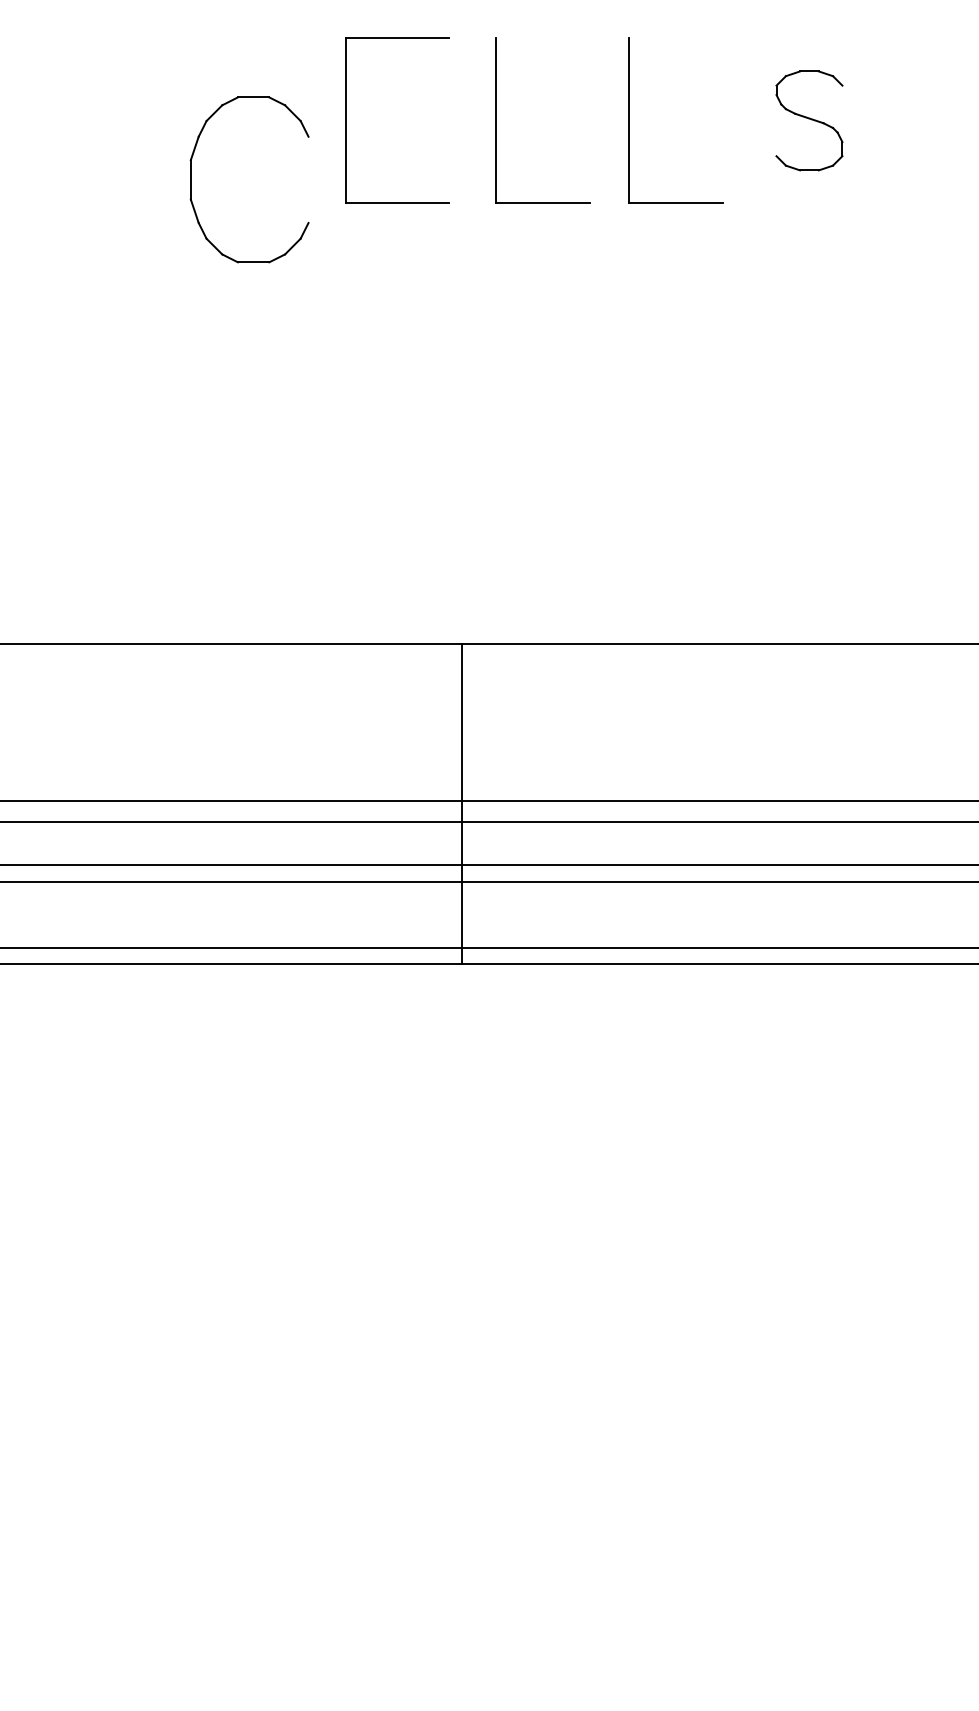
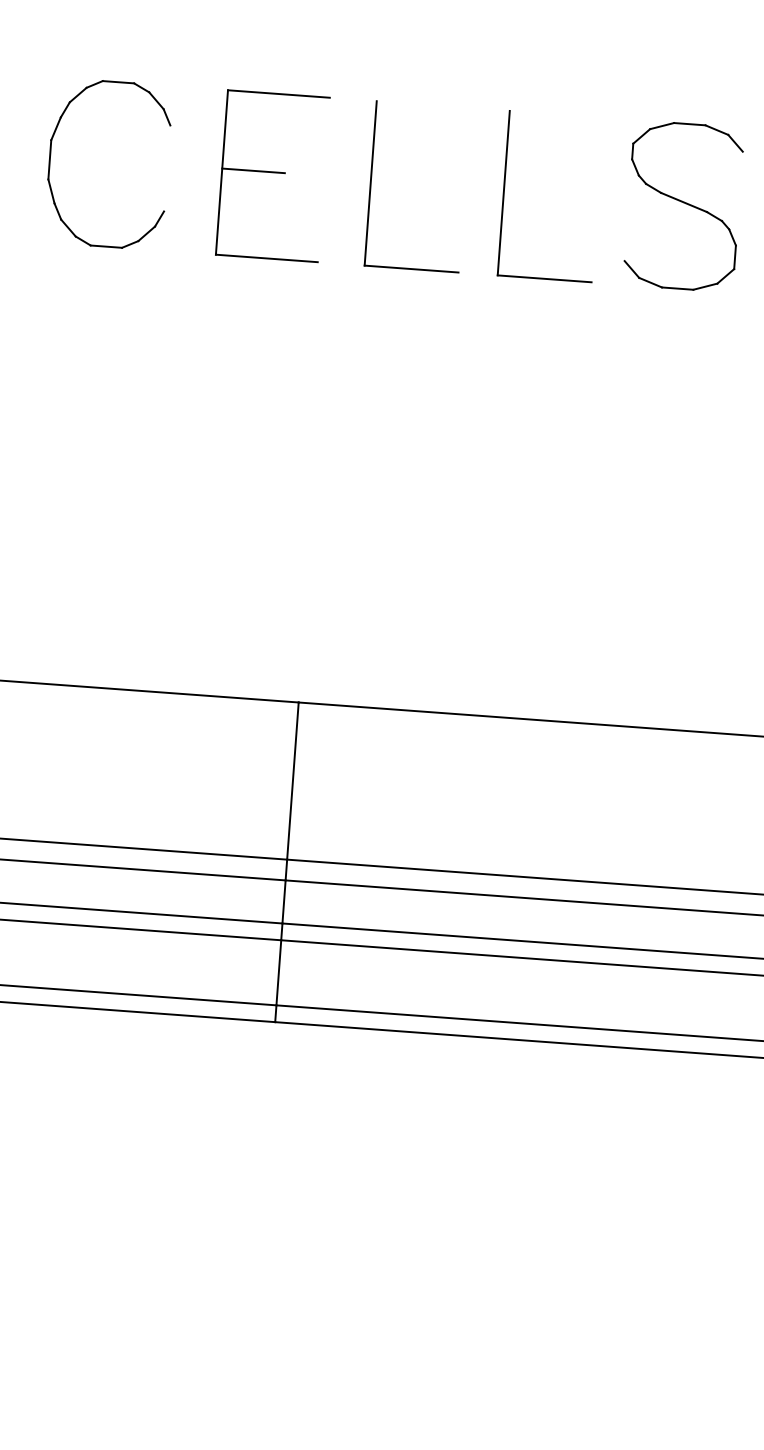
line: (377, 116) -> (253, 170), added
part: (809, 120) -> (683, 206), size x1.67
part: (191, 179) -> (50, 159), moved

